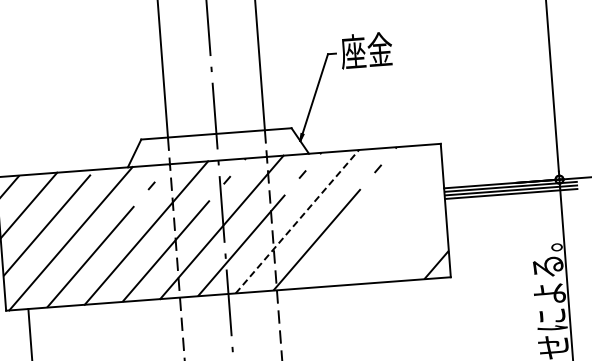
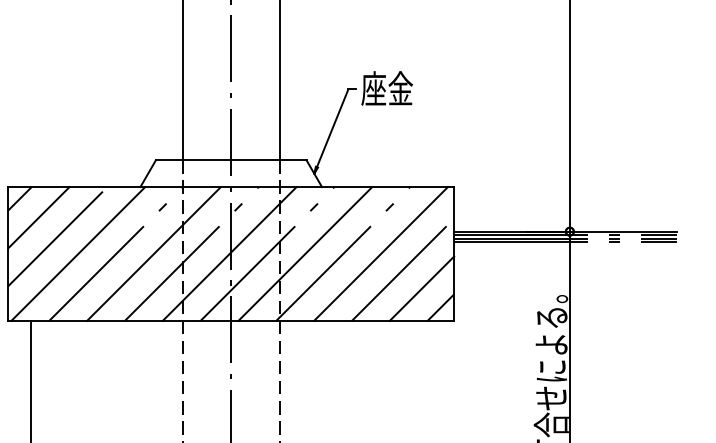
line: (372, 215) -> (380, 253), added
line: (297, 221) -> (305, 253), dashed -> solid
line: (395, 229) -> (402, 269), added
line: (415, 247) -> (421, 288), added

